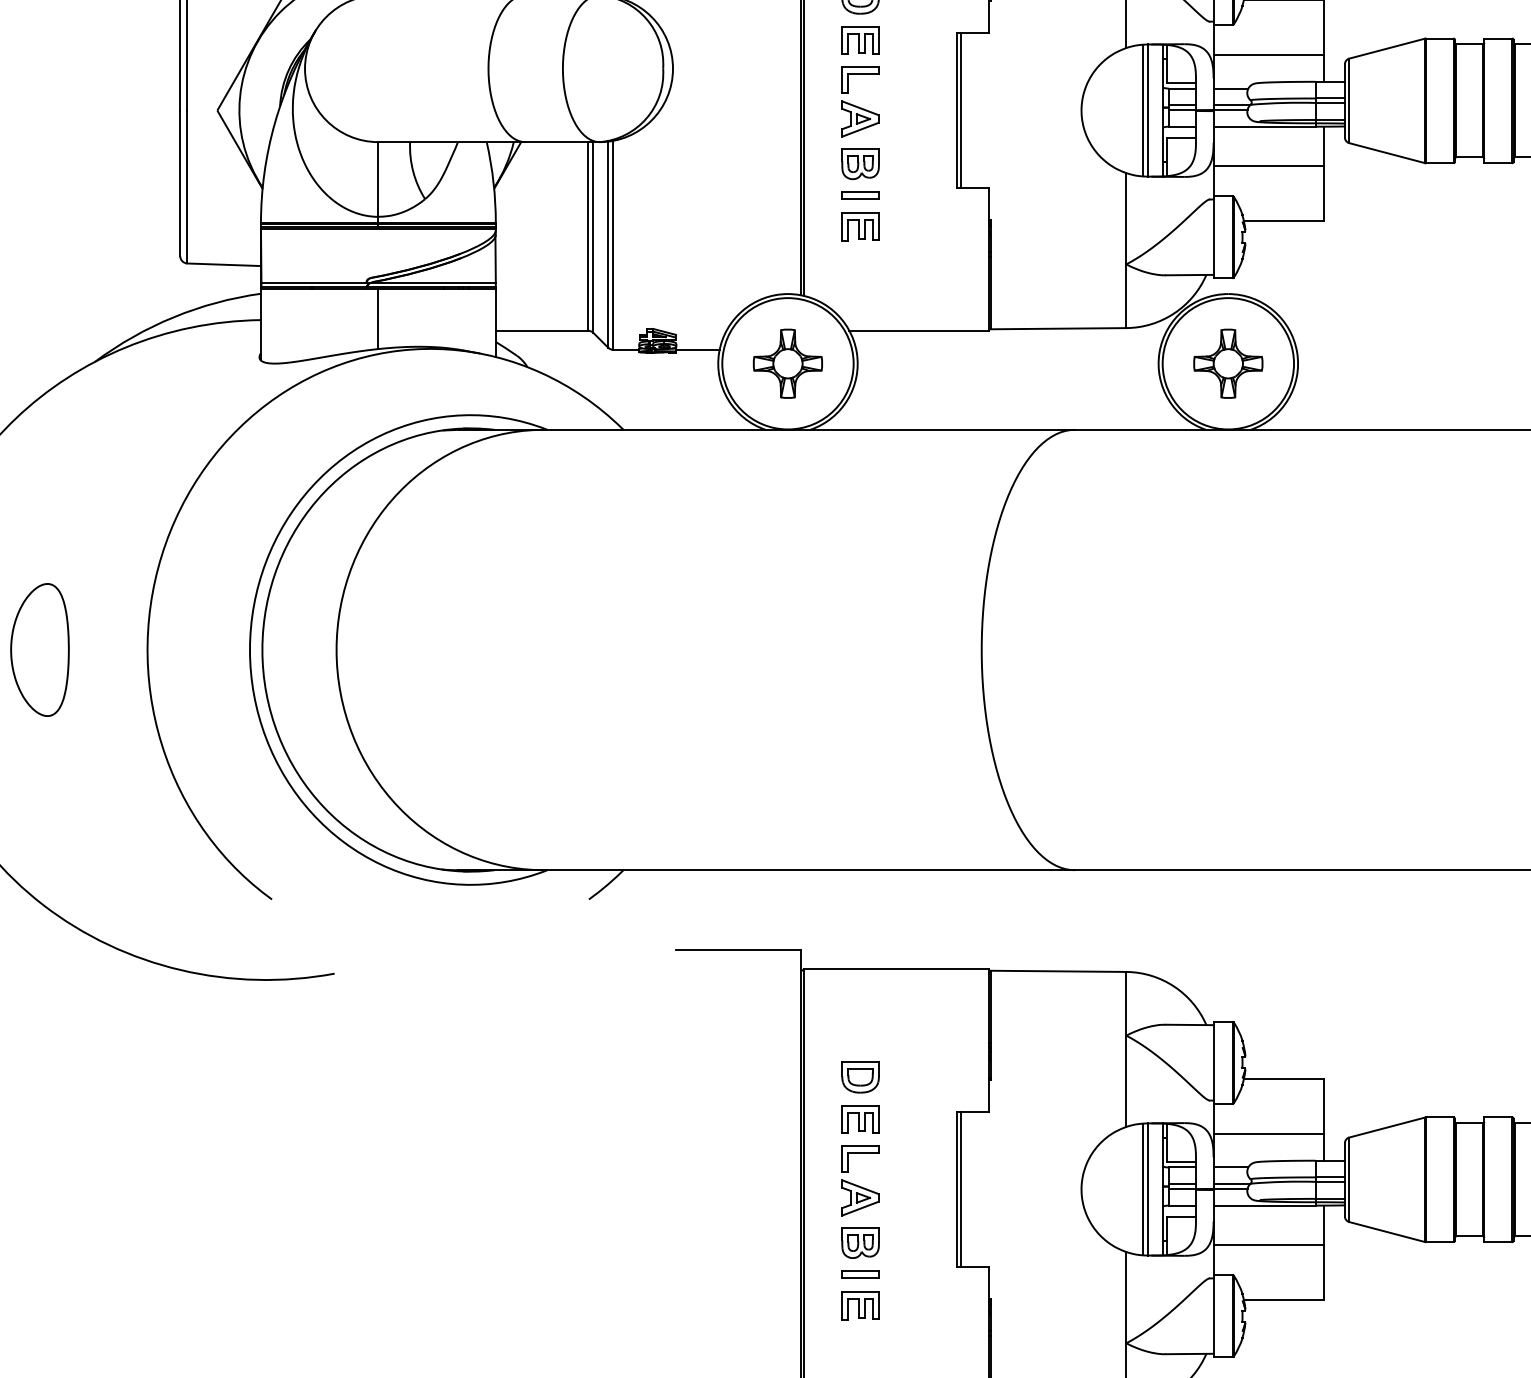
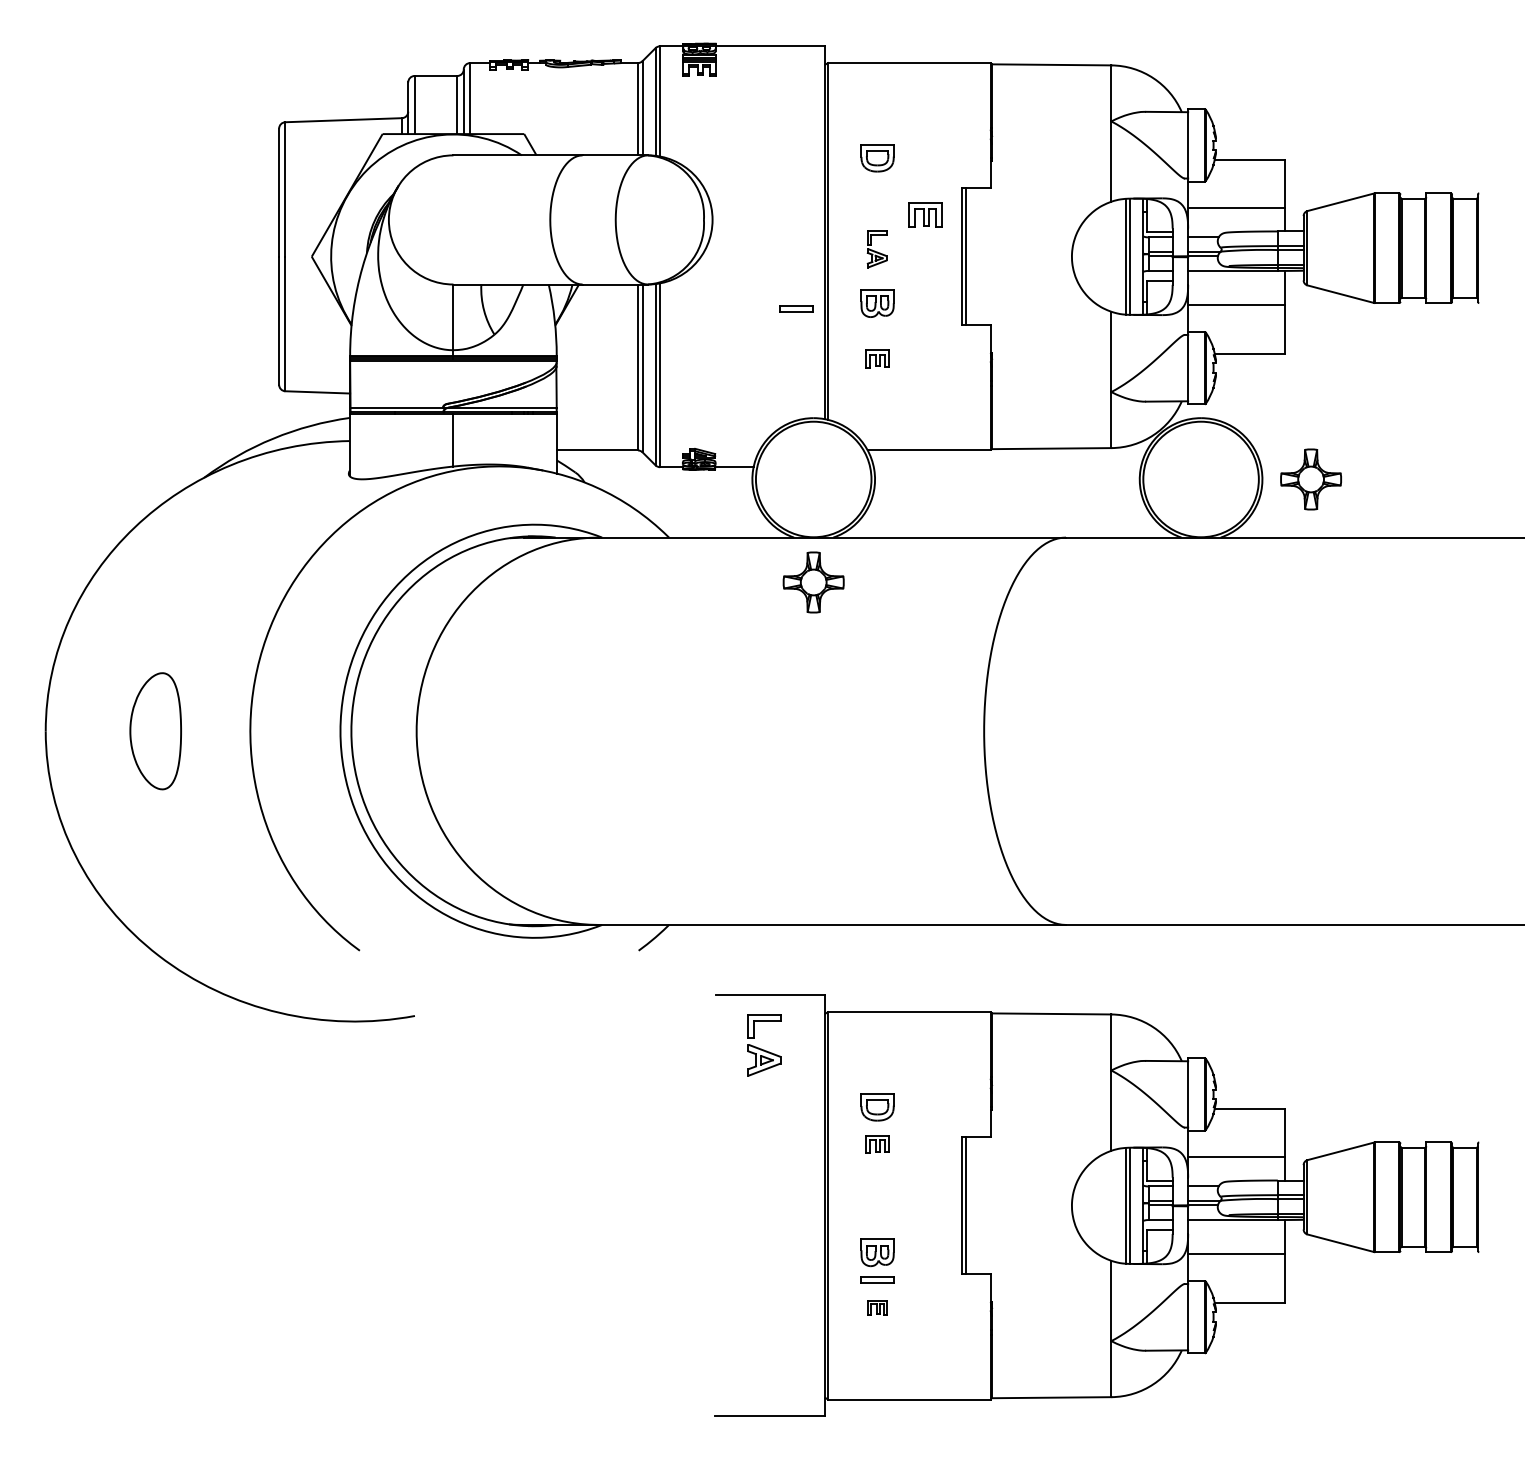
part: (860, 39) -> (925, 214), moved
part: (860, 102) -> (877, 249), size x0.6
part: (860, 194) -> (796, 308), moved
part: (860, 226) -> (877, 358), size x0.7
part: (787, 363) -> (813, 582), moved
part: (1227, 363) -> (1310, 479), moved
part: (860, 1118) -> (877, 1143), size x0.7
part: (860, 1181) -> (764, 1045), moved
part: (860, 1305) -> (877, 1307), size x0.6

